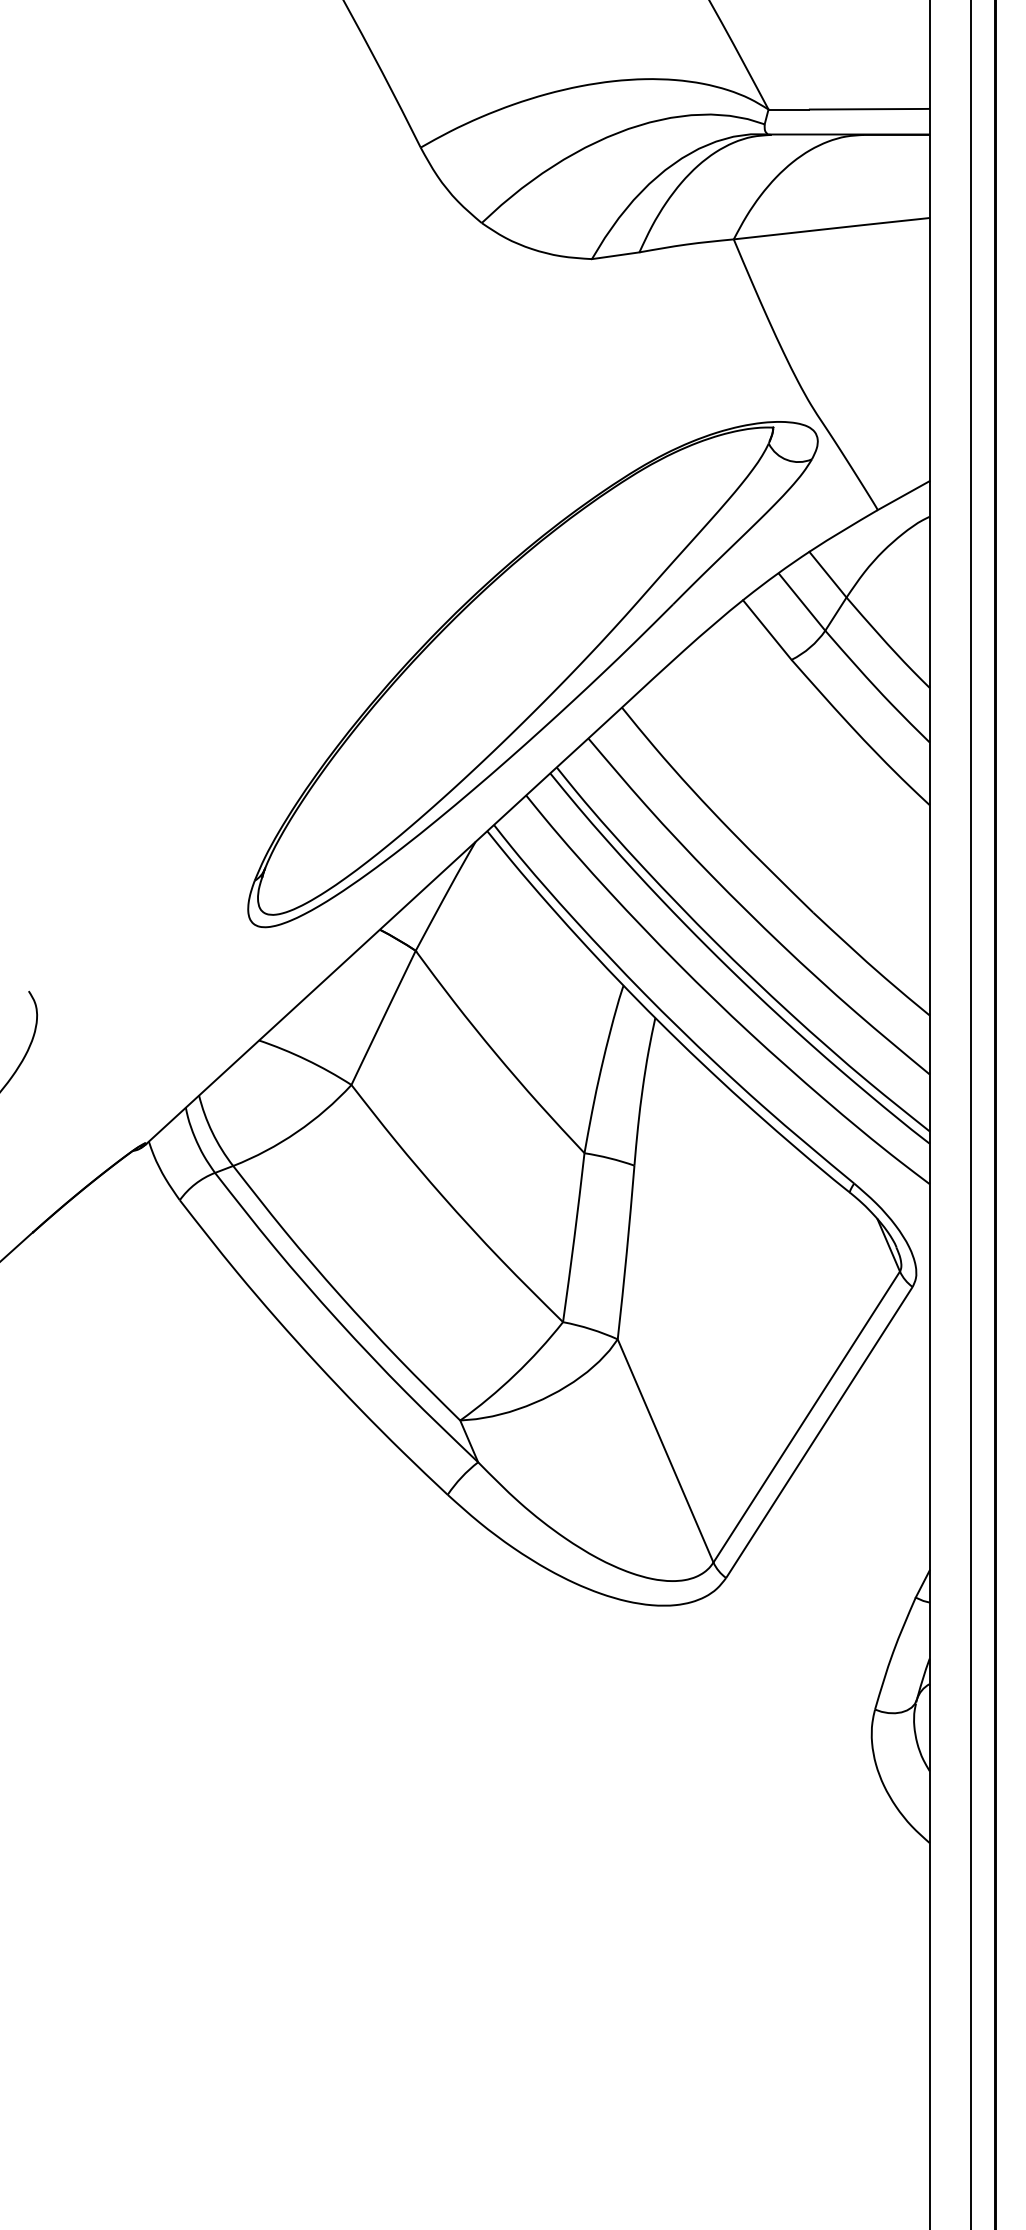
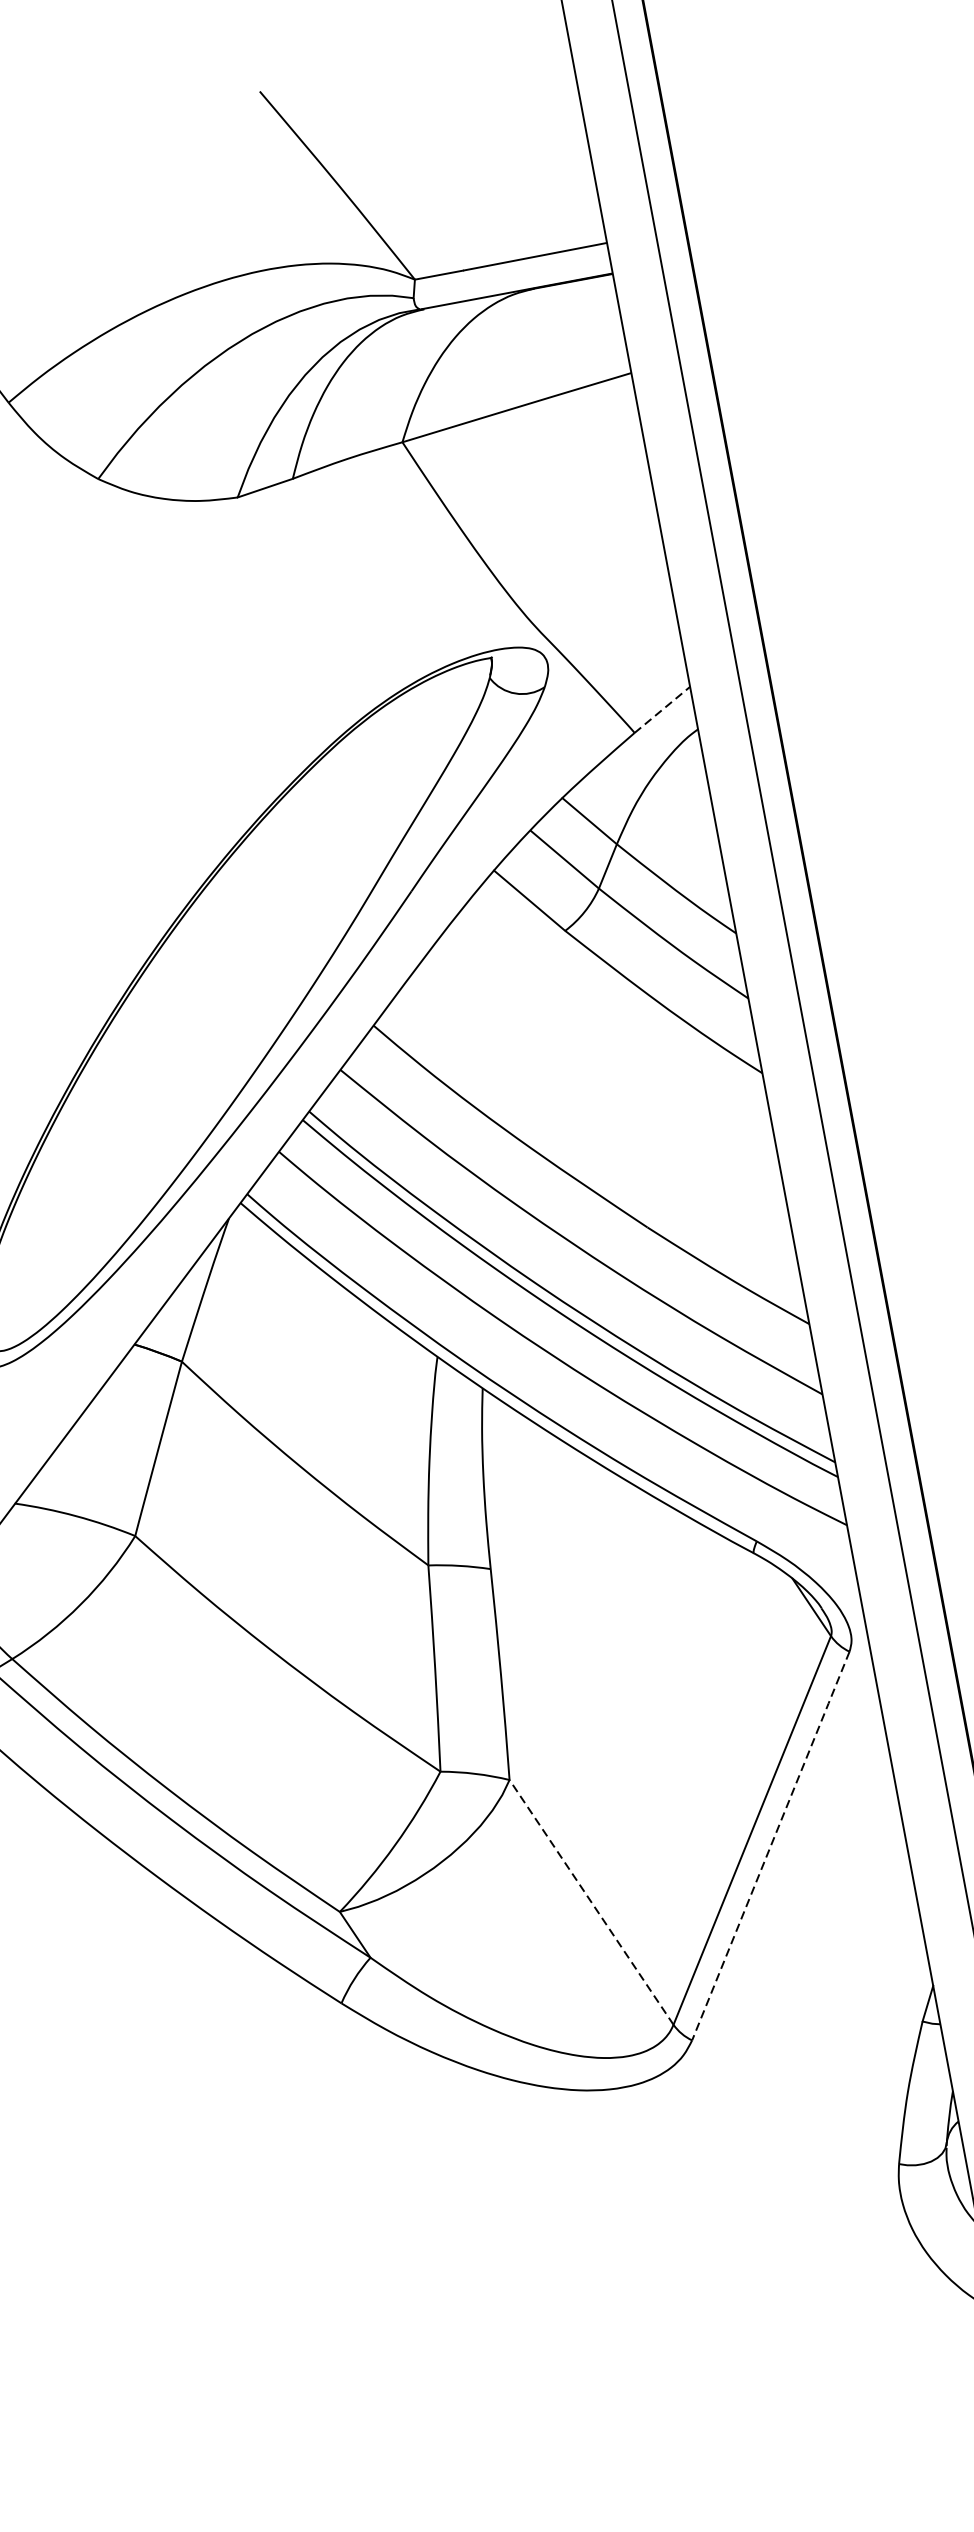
line: (903, 495) -> (662, 709), solid -> dashed
line: (819, 1432) -> (770, 1846), solid -> dashed
line: (665, 1450) -> (591, 1901), solid -> dashed

